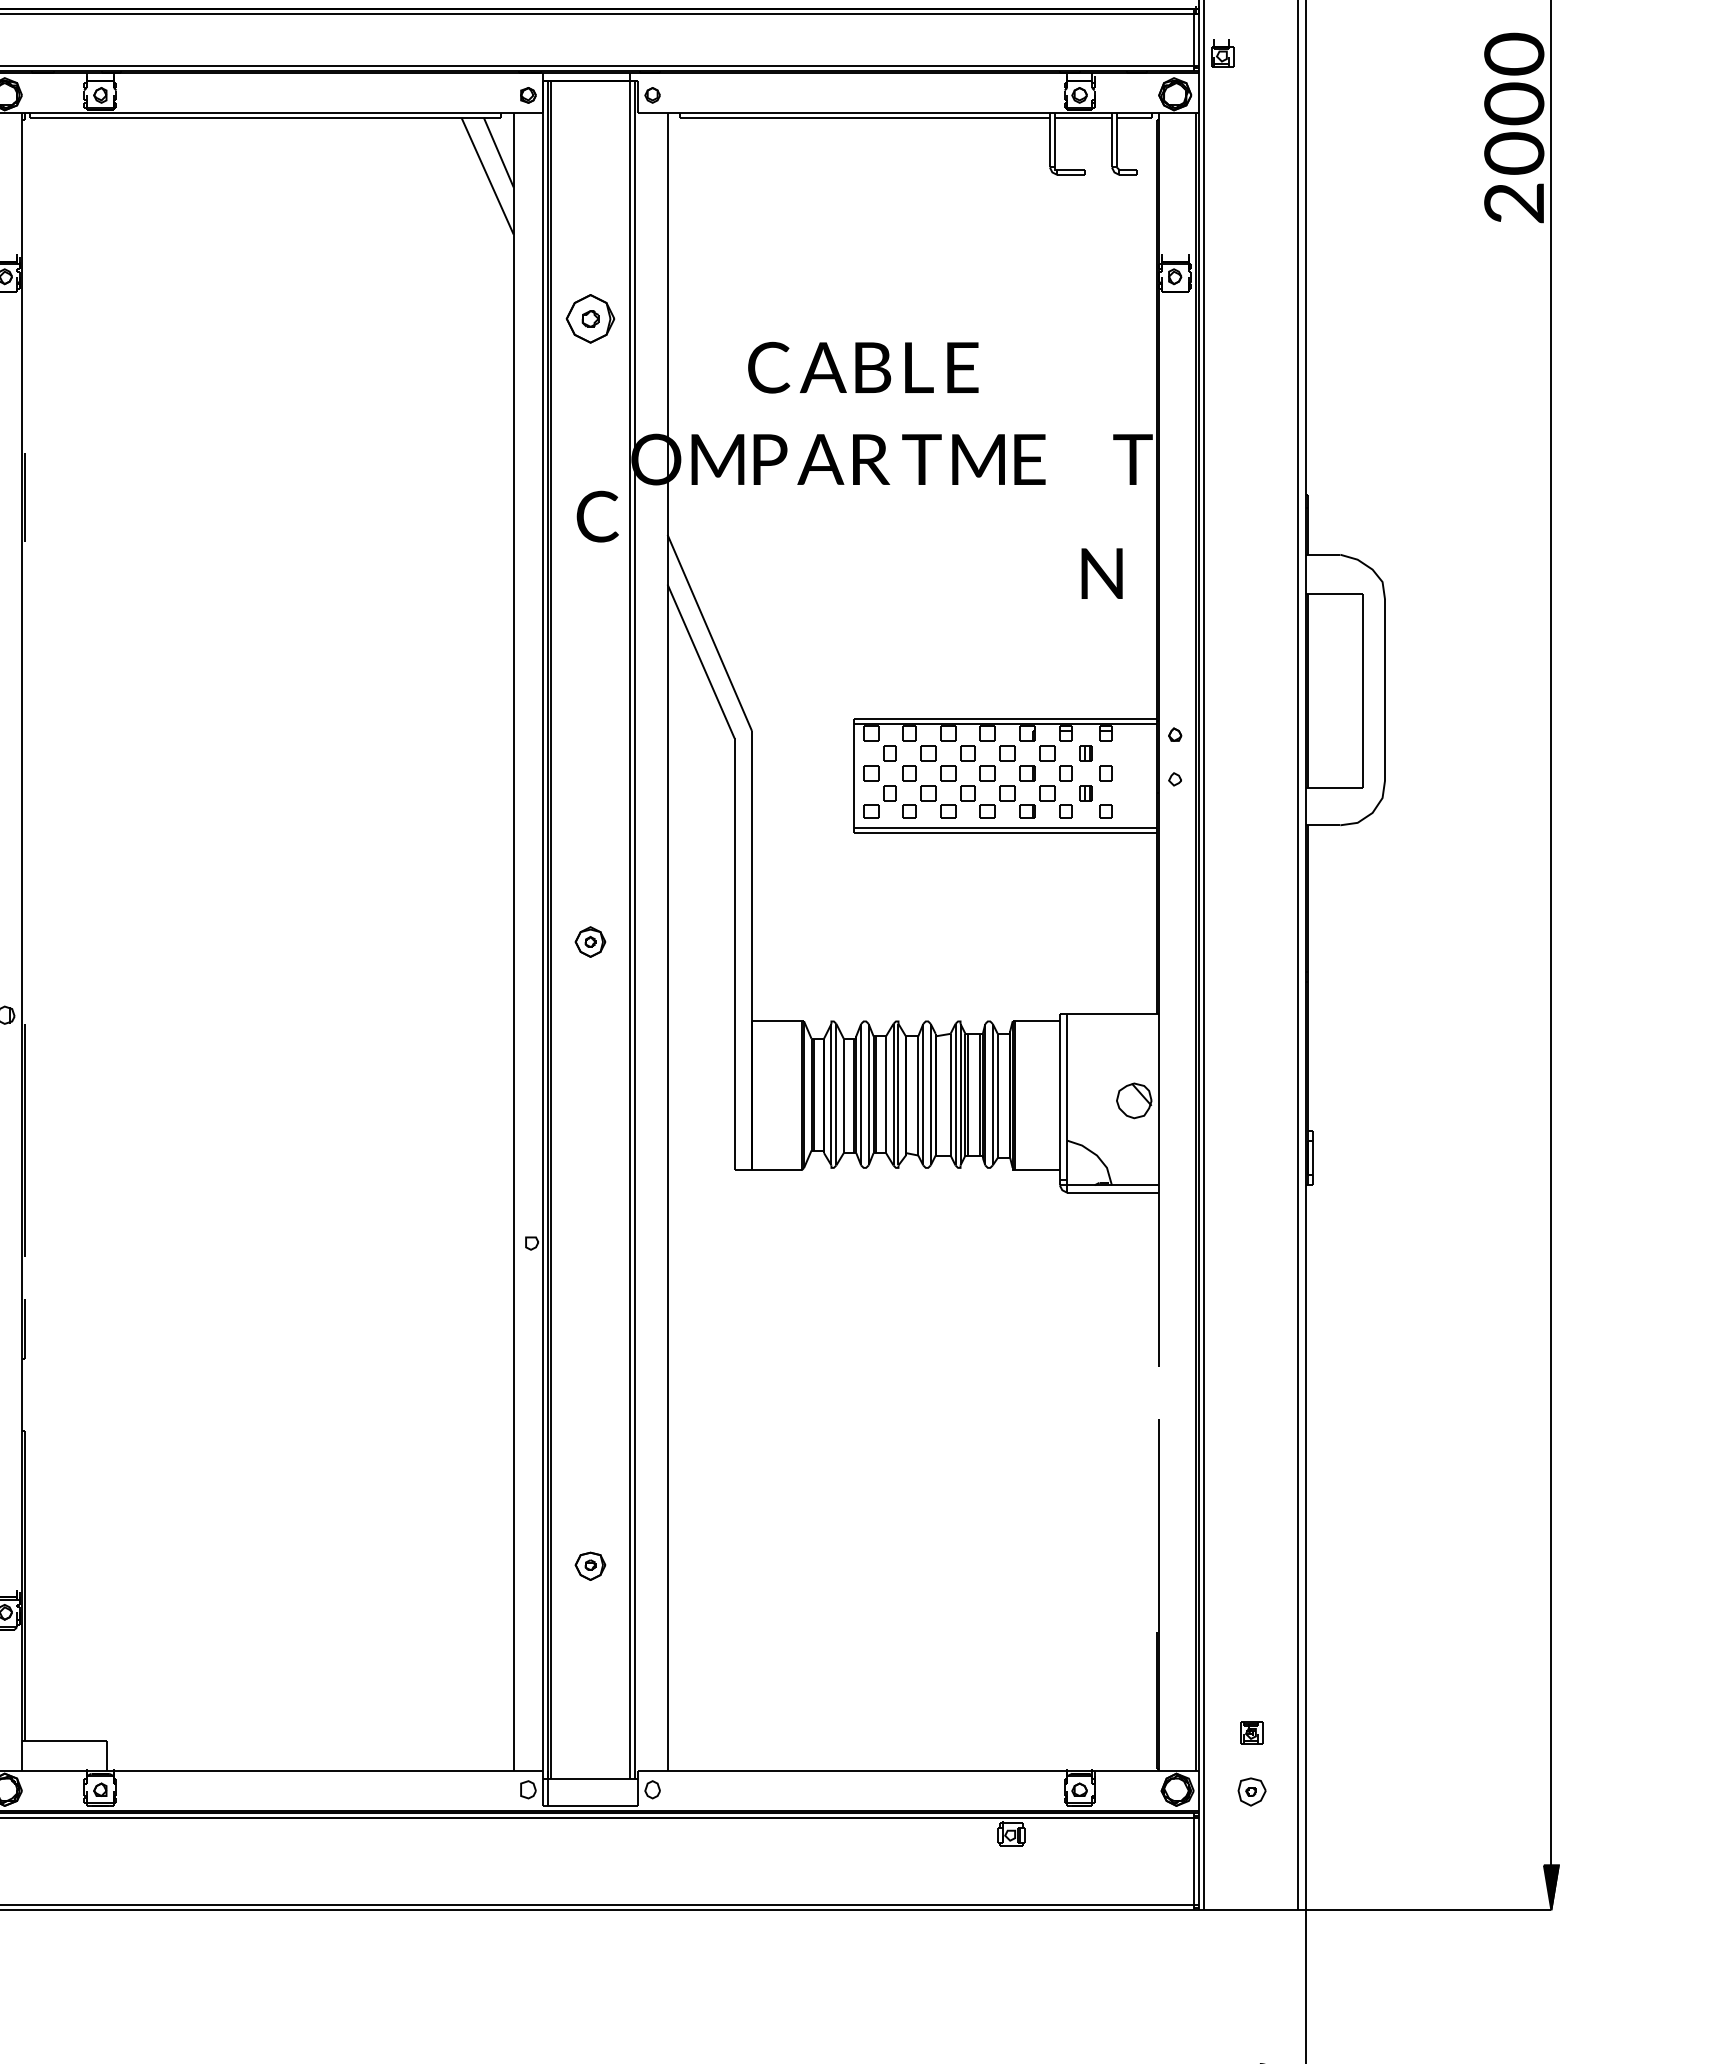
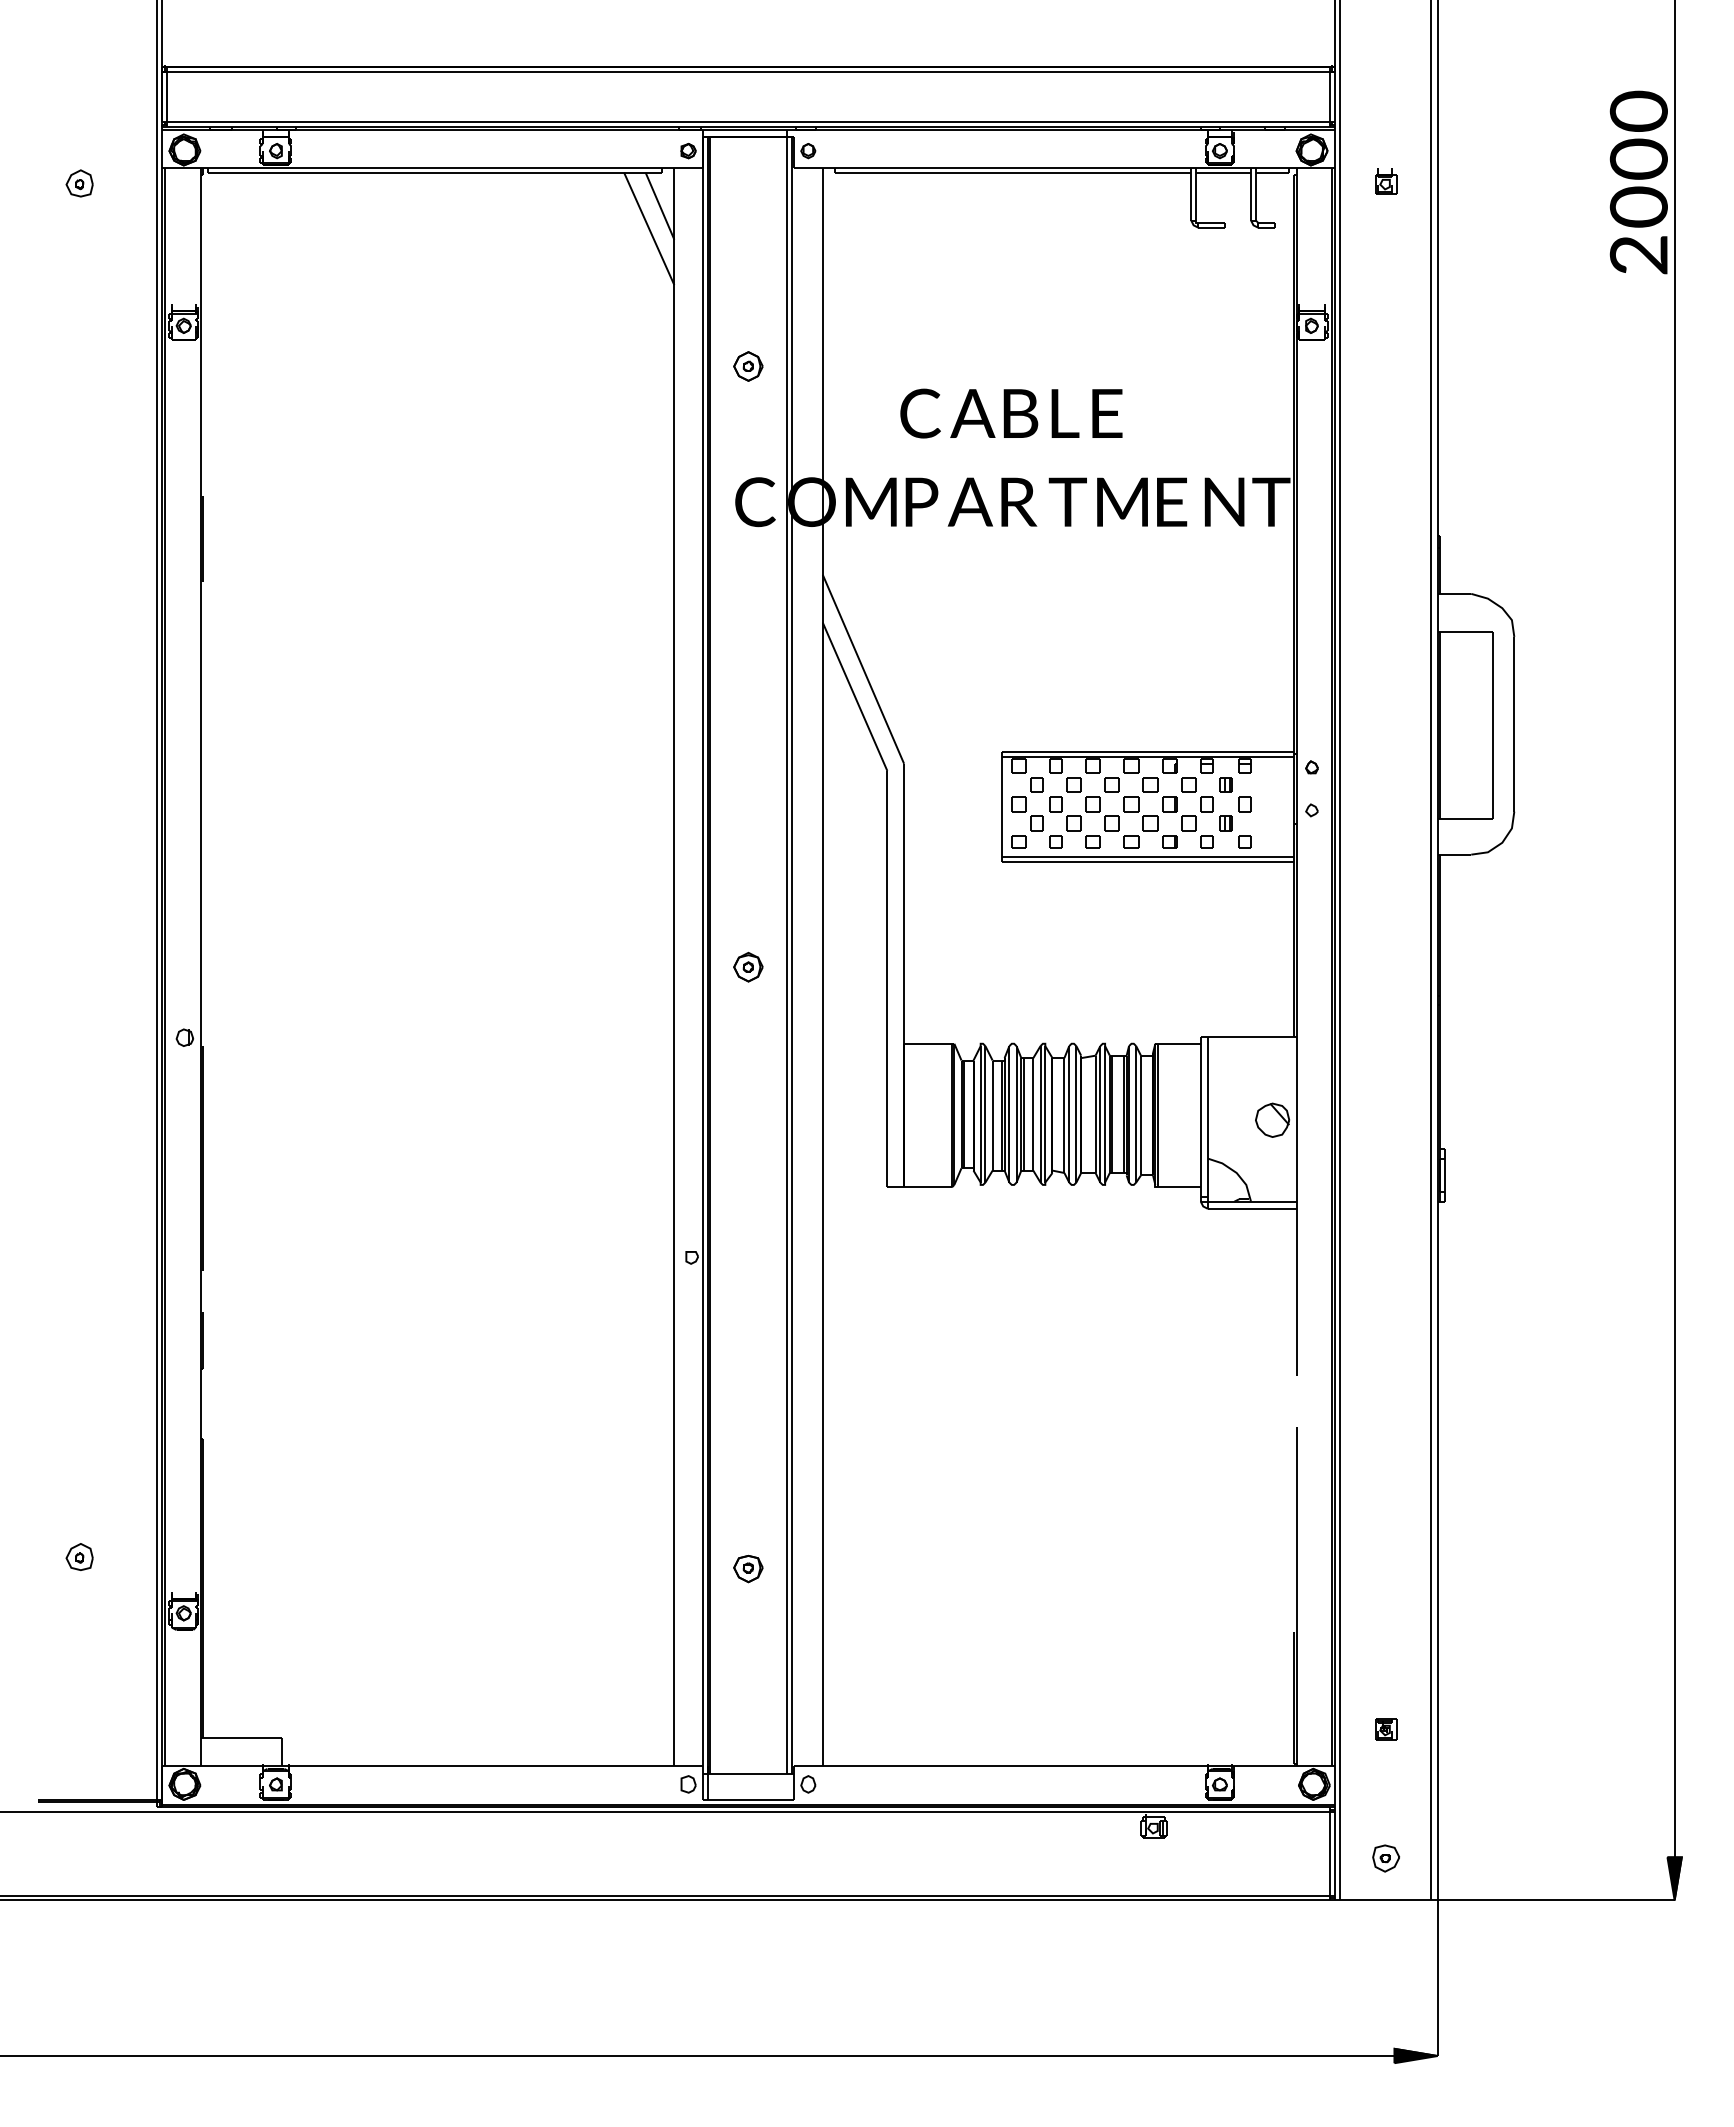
part: (1223, 53) -> (1386, 181), moved
part: (590, 318) -> (748, 366), size x0.62
text: (597, 517) -> (755, 502), moved
text: (1102, 573) -> (1224, 501), moved
part: (1252, 1791) -> (1386, 1858), moved

